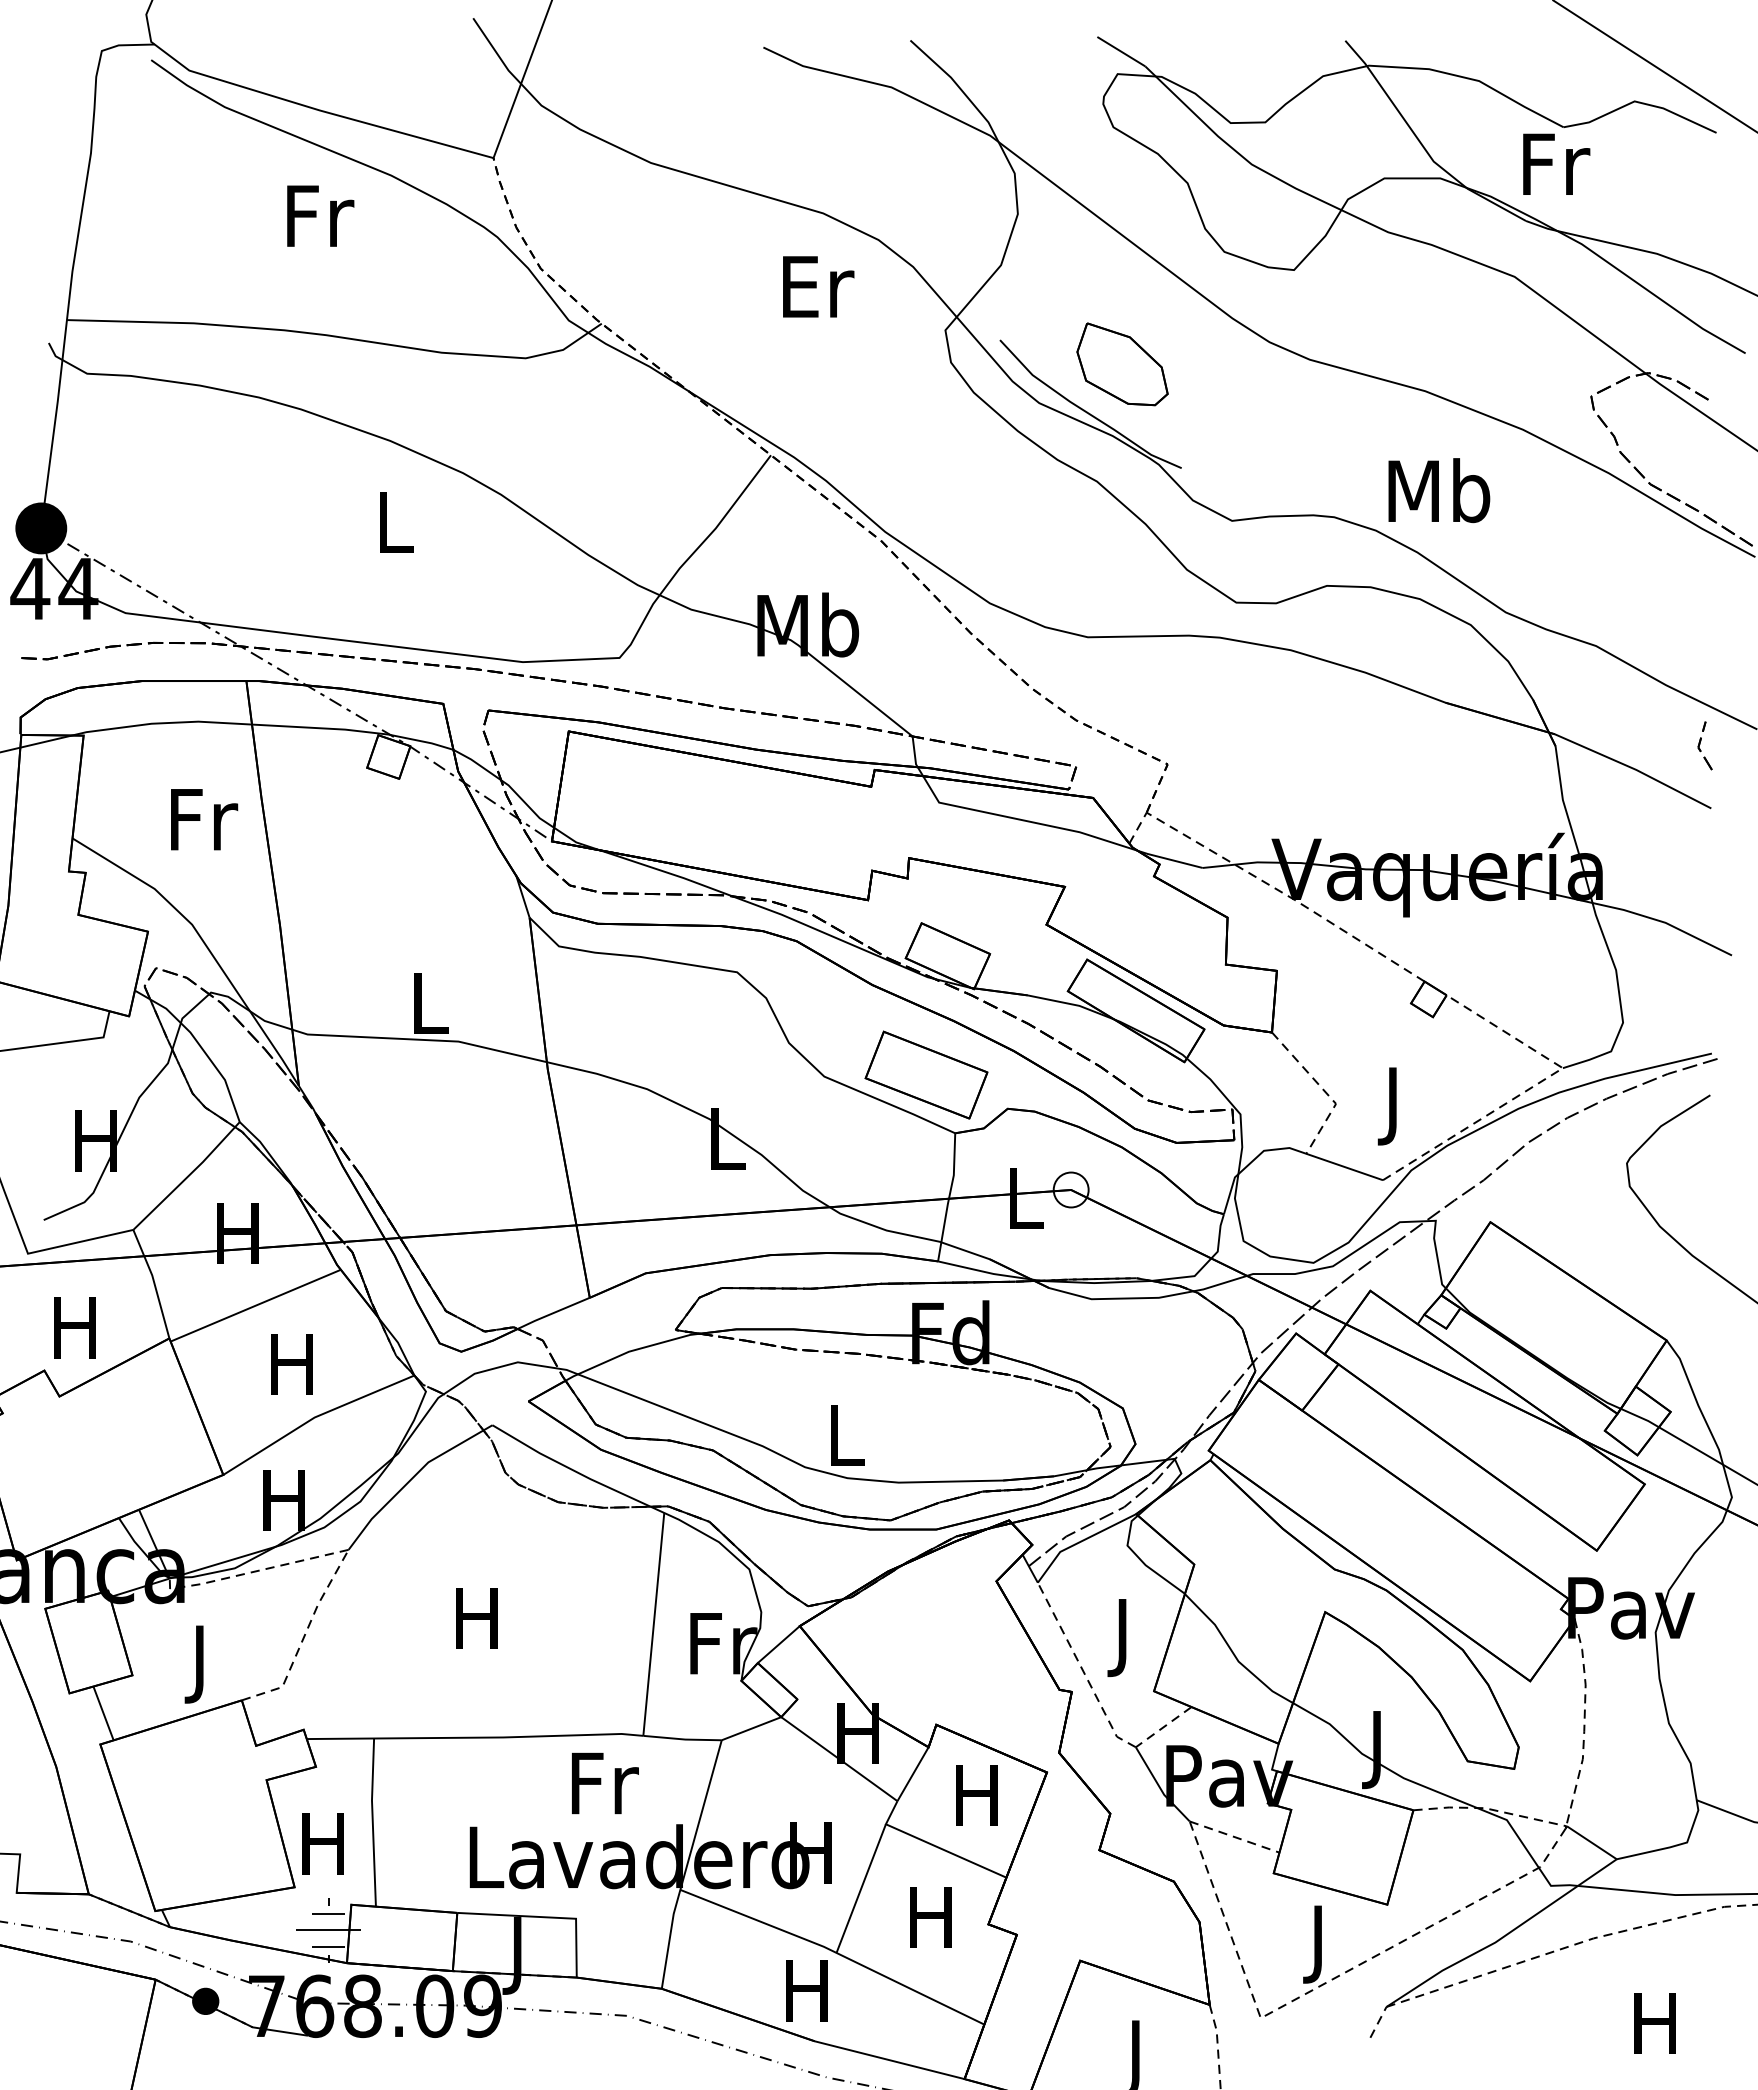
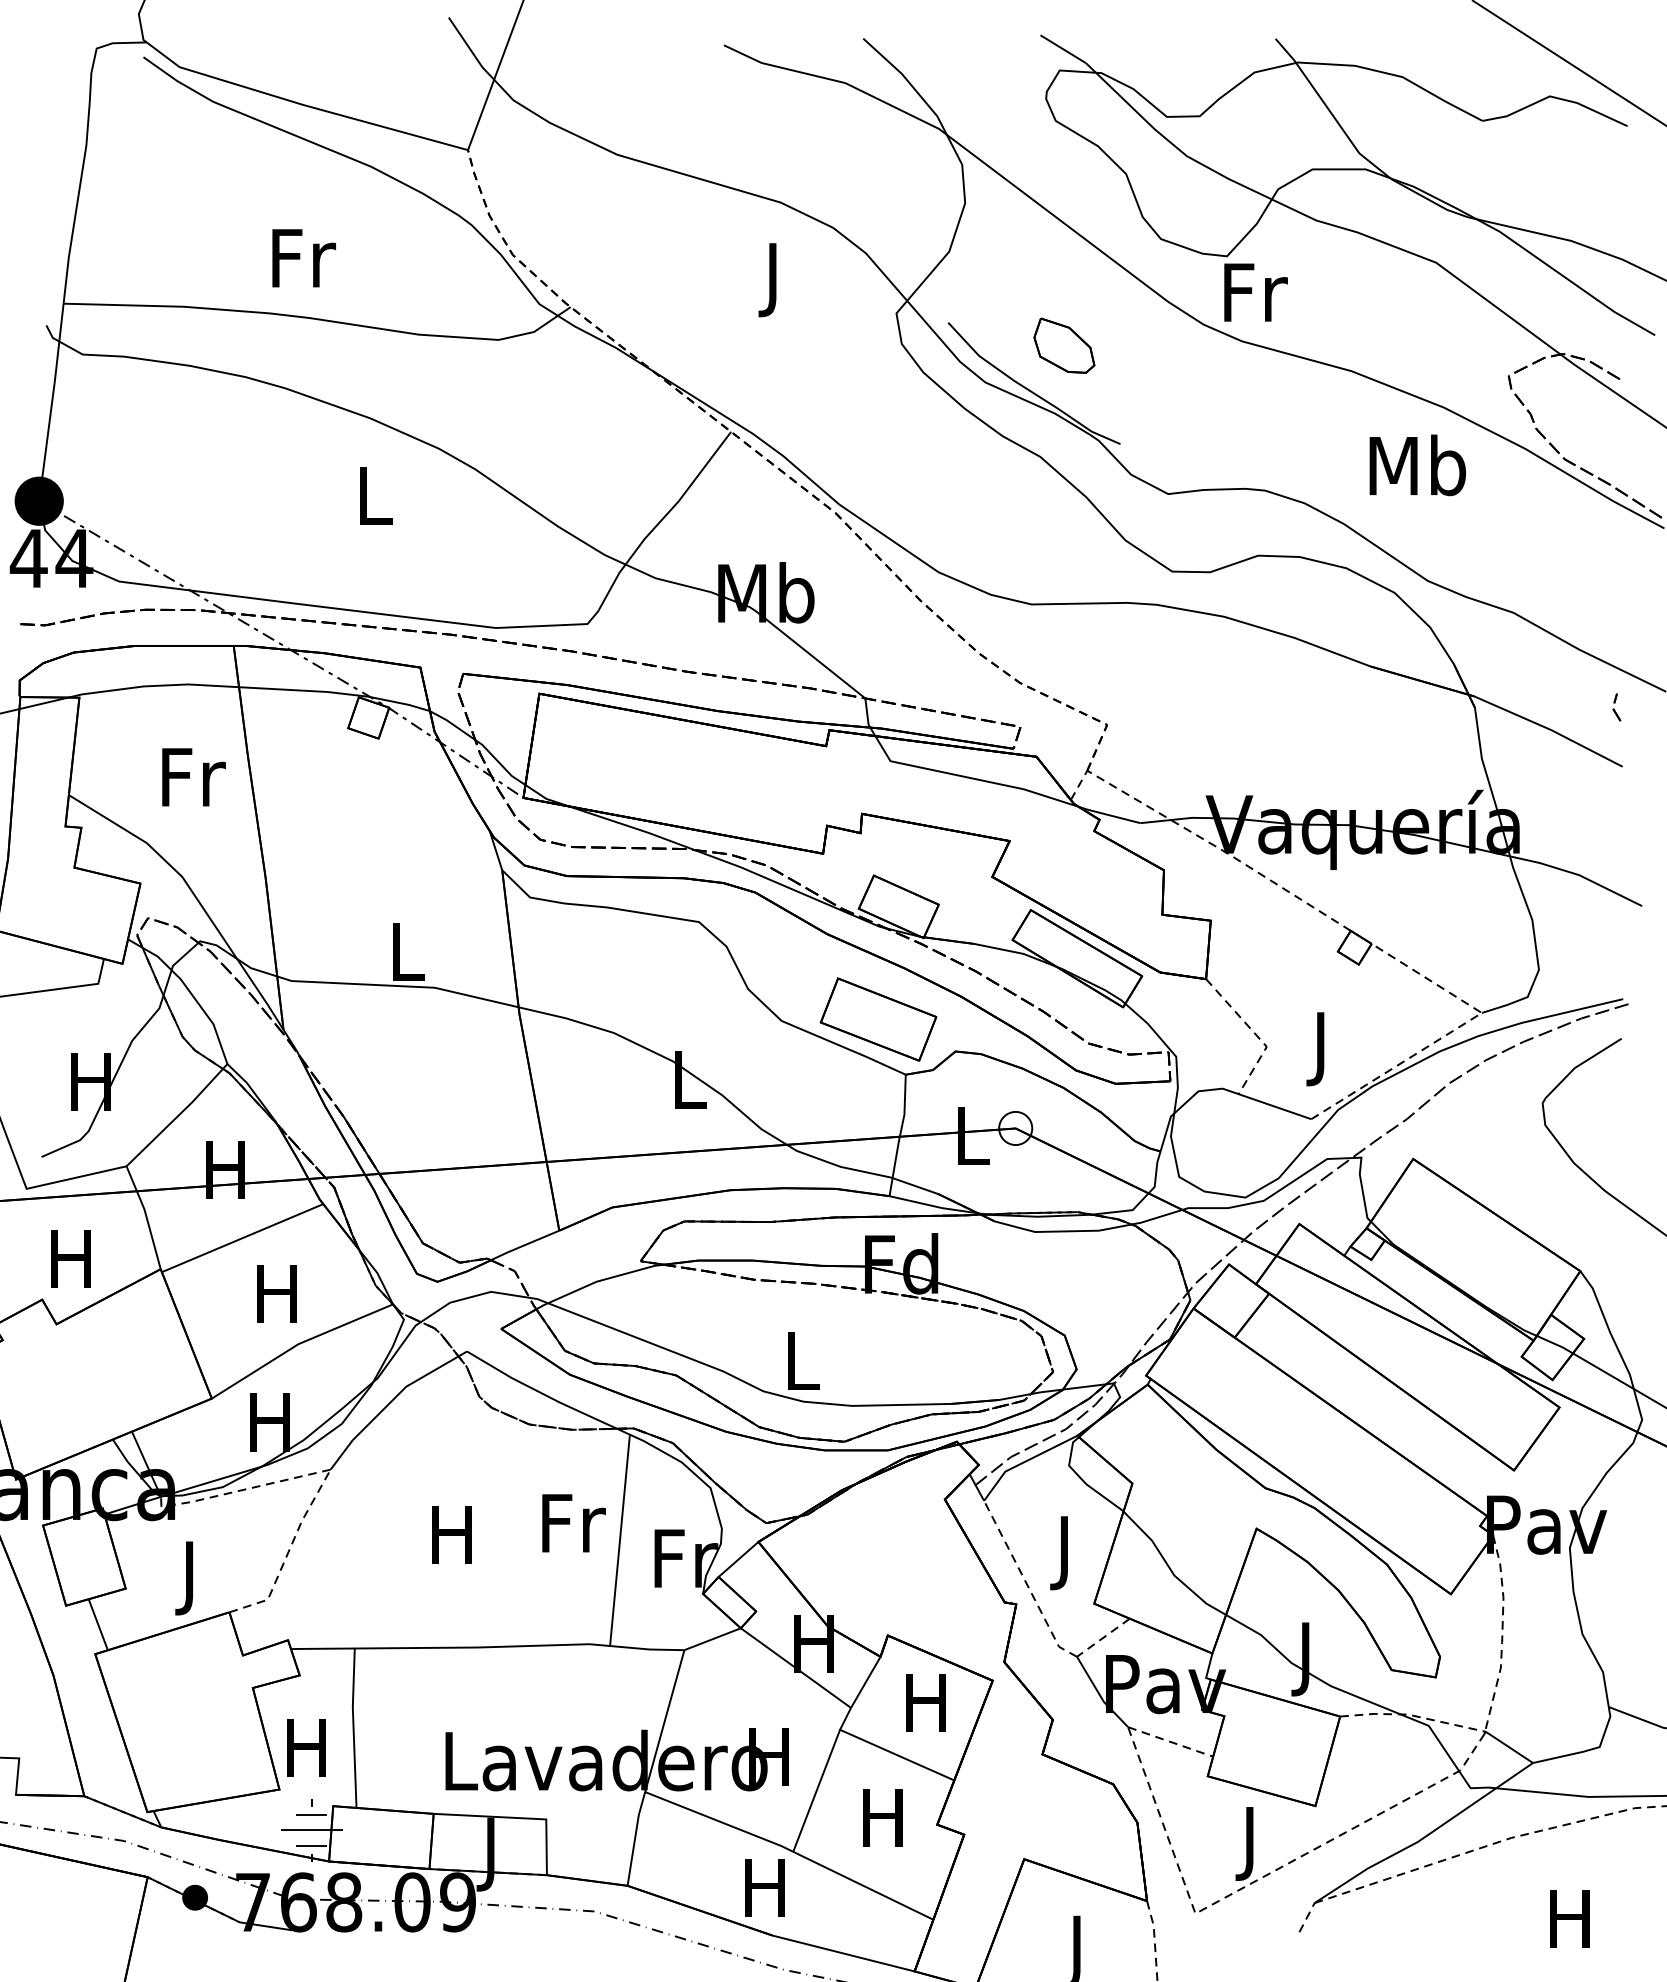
text: (1556, 163) -> (1255, 291), moved
text: (320, 215) -> (303, 257), moved
text: (818, 295) -> (776, 280), Er -> J
part: (1122, 364) -> (1064, 345), size x0.7
text: (1439, 490) -> (1418, 465), moved
part: (1704, 745) -> (1616, 707), size x0.6
text: (605, 1783) -> (574, 1523), moved

